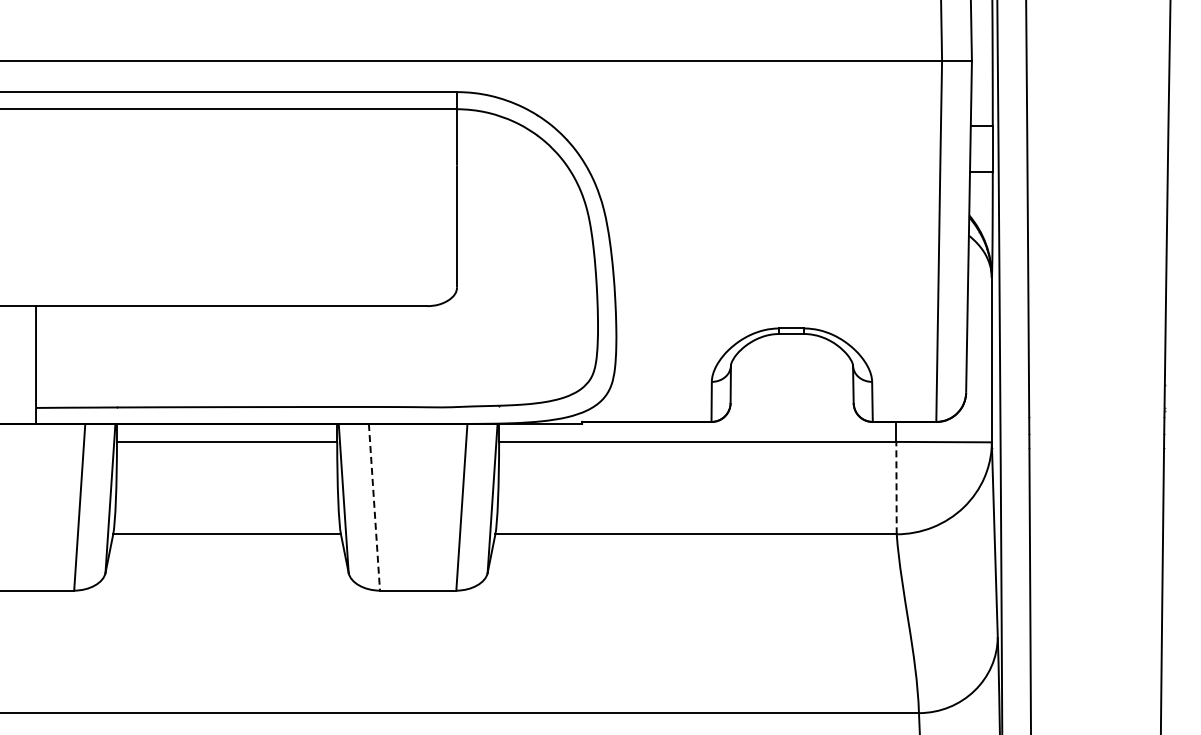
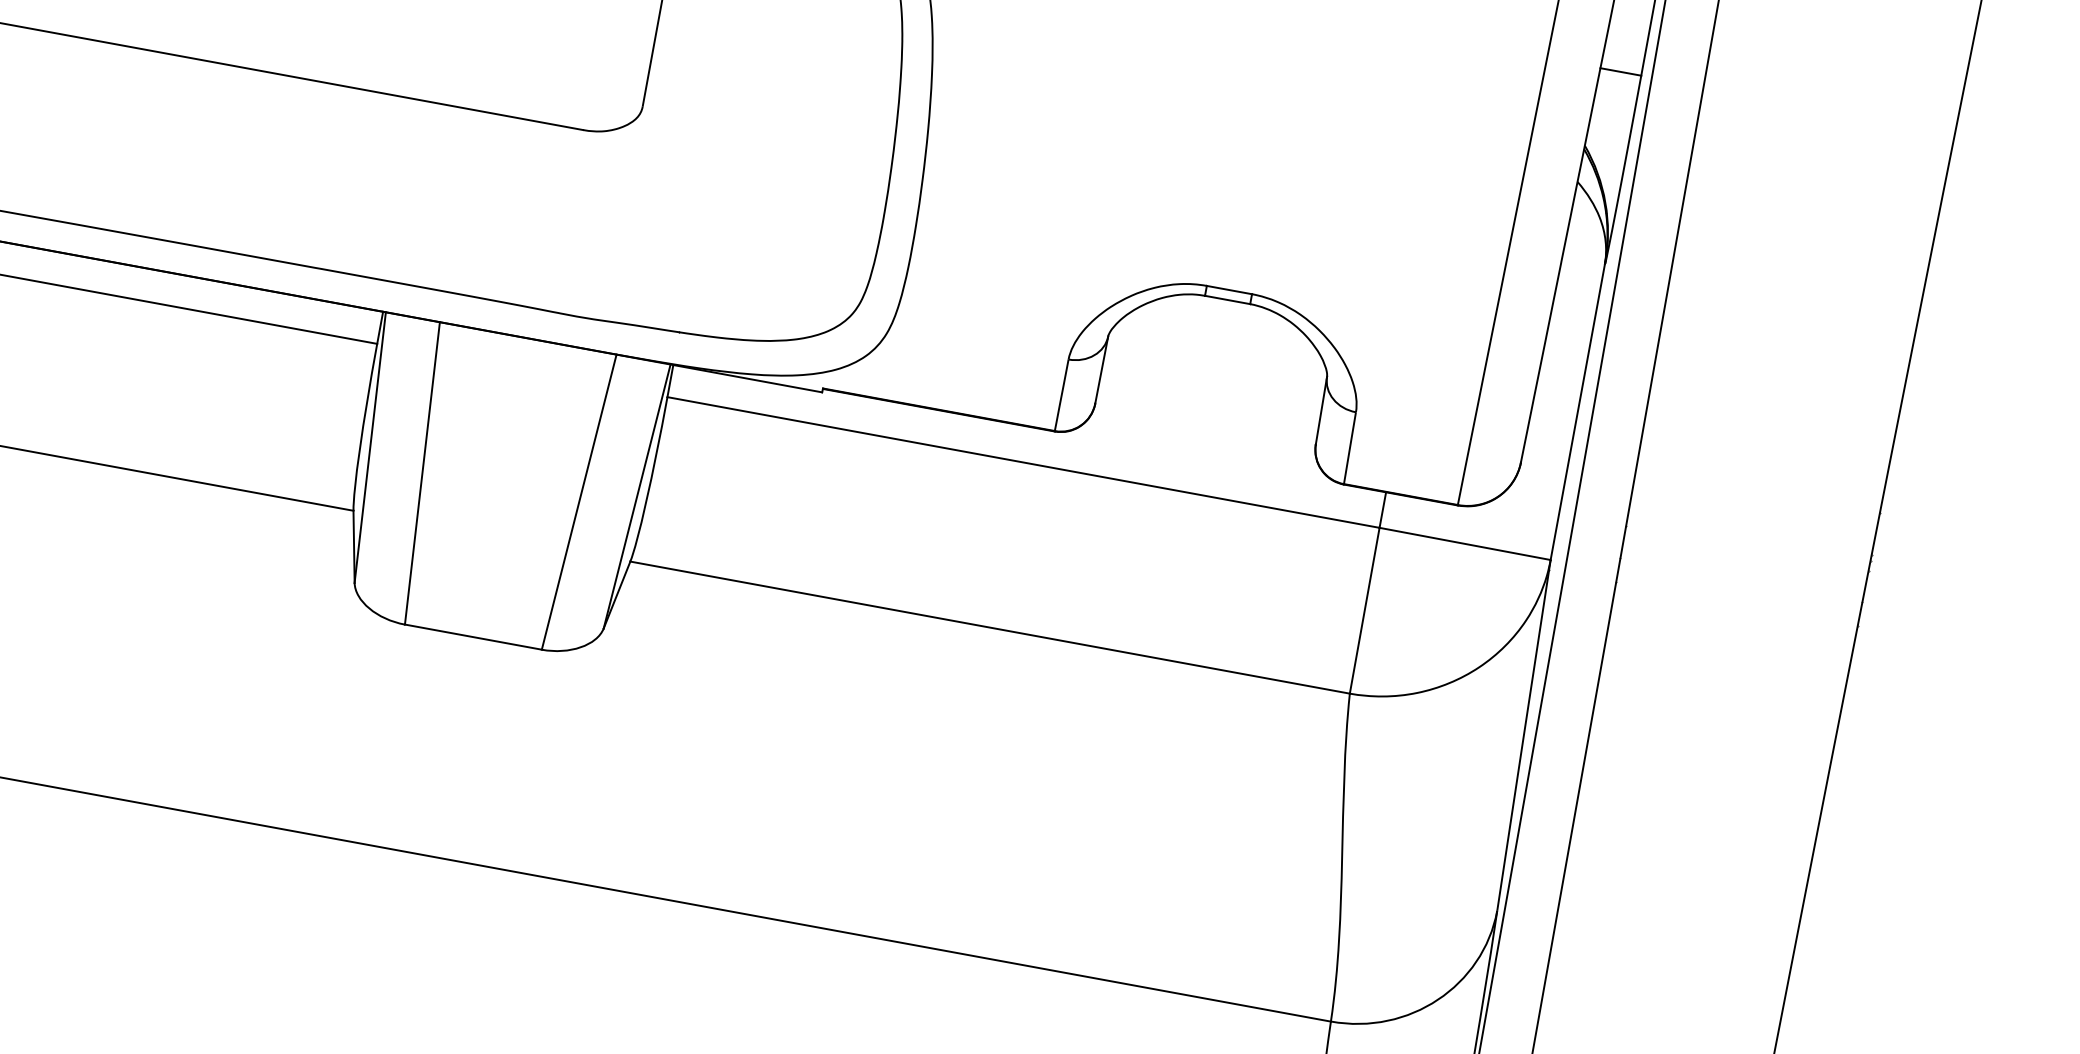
line: (896, 487) -> (1364, 609), dashed -> solid
line: (374, 507) -> (422, 473), dashed -> solid

